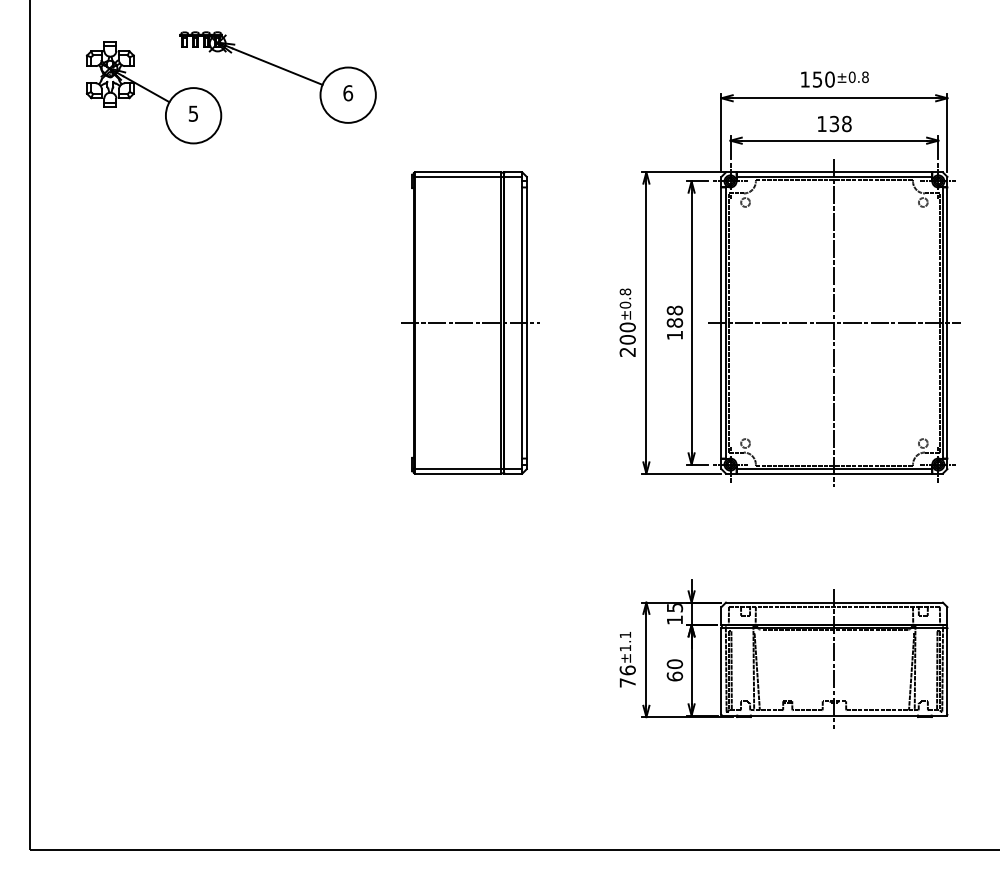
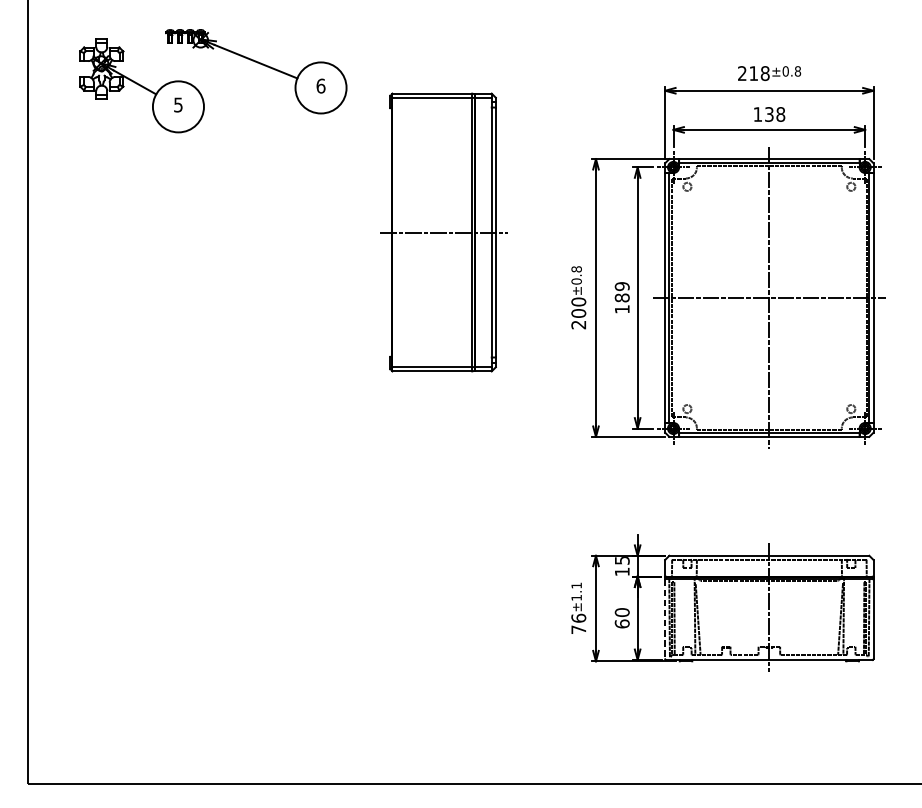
text: (817, 79) -> (753, 73), 150 -> 218
text: (675, 310) -> (622, 286), 188 -> 189
part: (470, 322) -> (443, 232), moved
line: (721, 672) -> (665, 620), solid -> dashed

